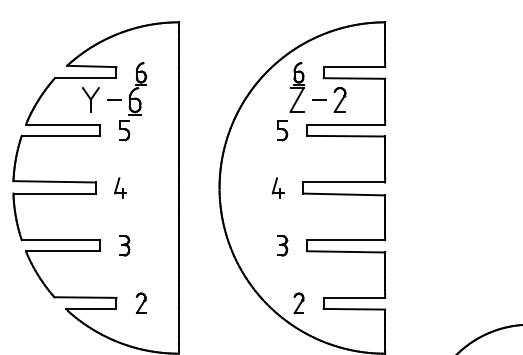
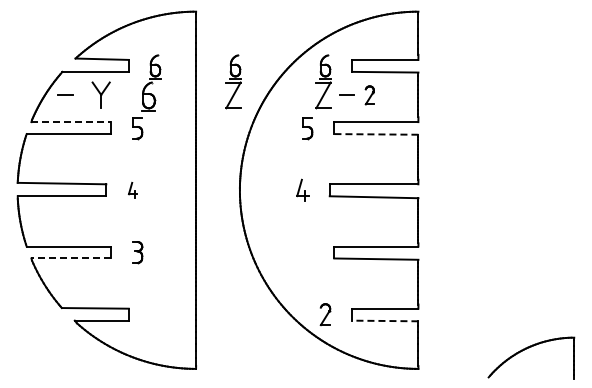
part: (213, 87) -> (233, 81), added
line: (114, 99) -> (65, 94), moved
part: (339, 100) -> (369, 95), size x0.7
line: (63, 125) -> (71, 122), solid -> dashed
line: (345, 136) -> (375, 134), solid -> dashed
part: (119, 187) -> (132, 189), size x0.7
part: (282, 245) -> (307, 252), removed
line: (63, 251) -> (71, 258), solid -> dashed
part: (141, 303) -> (155, 314), removed
line: (353, 308) -> (384, 320), solid -> dashed

